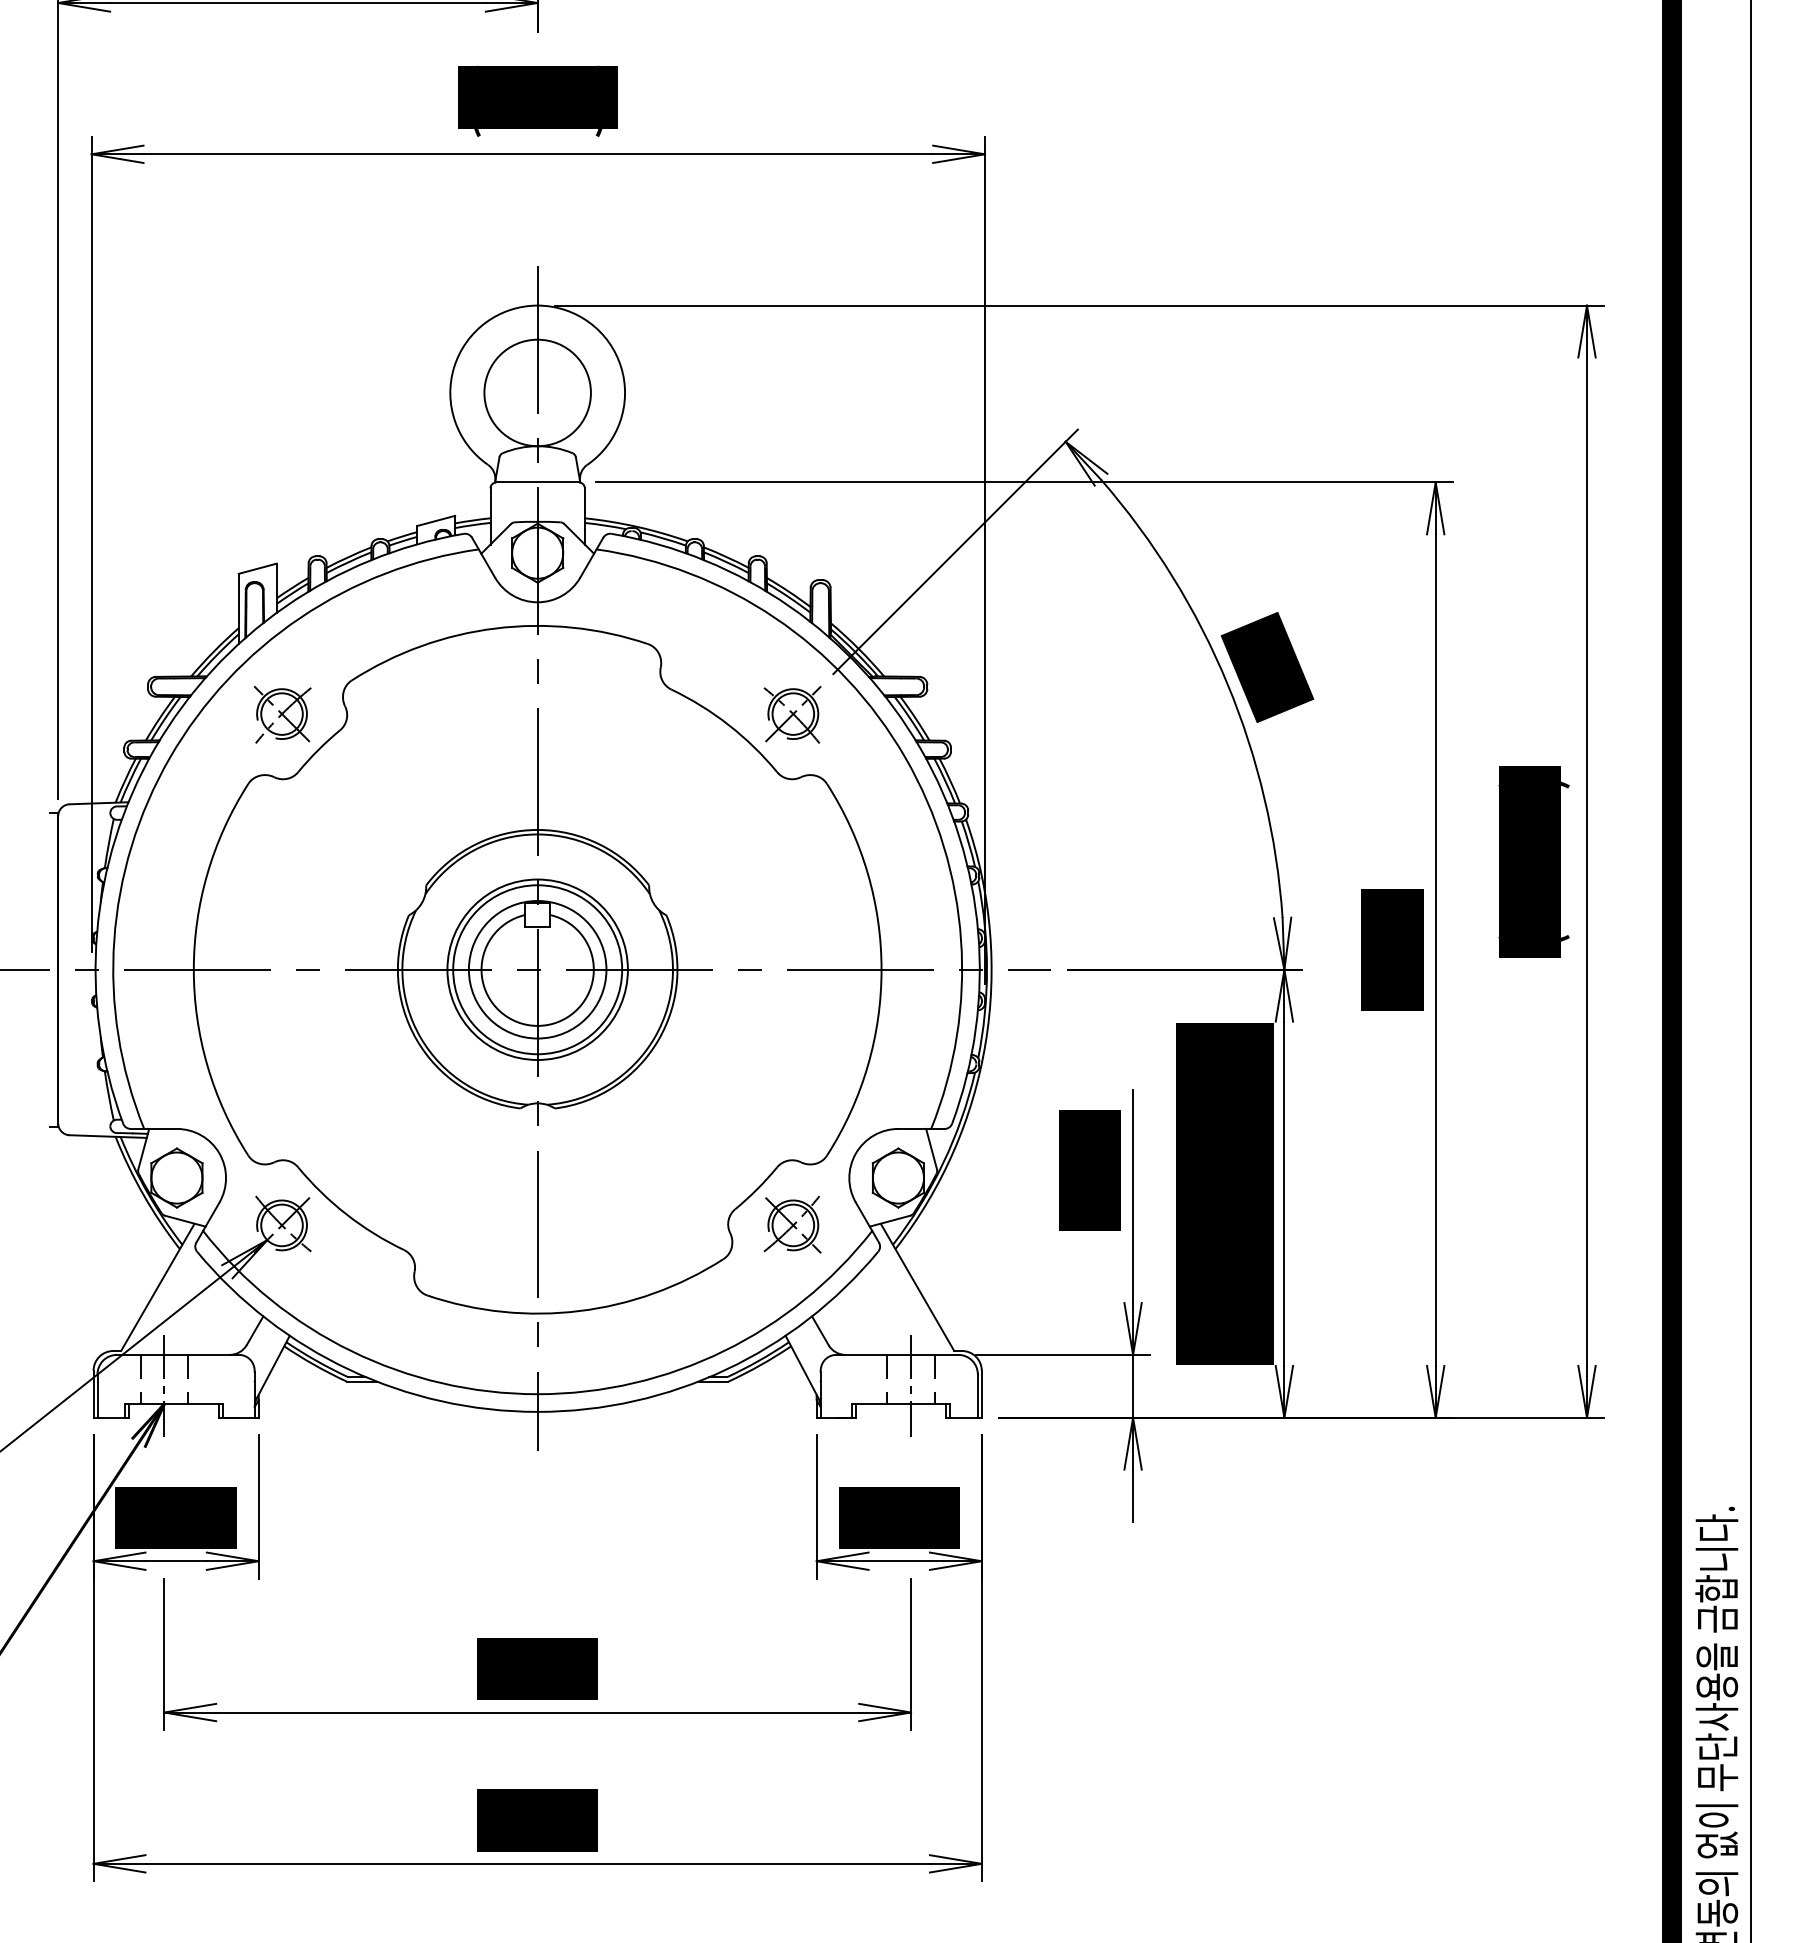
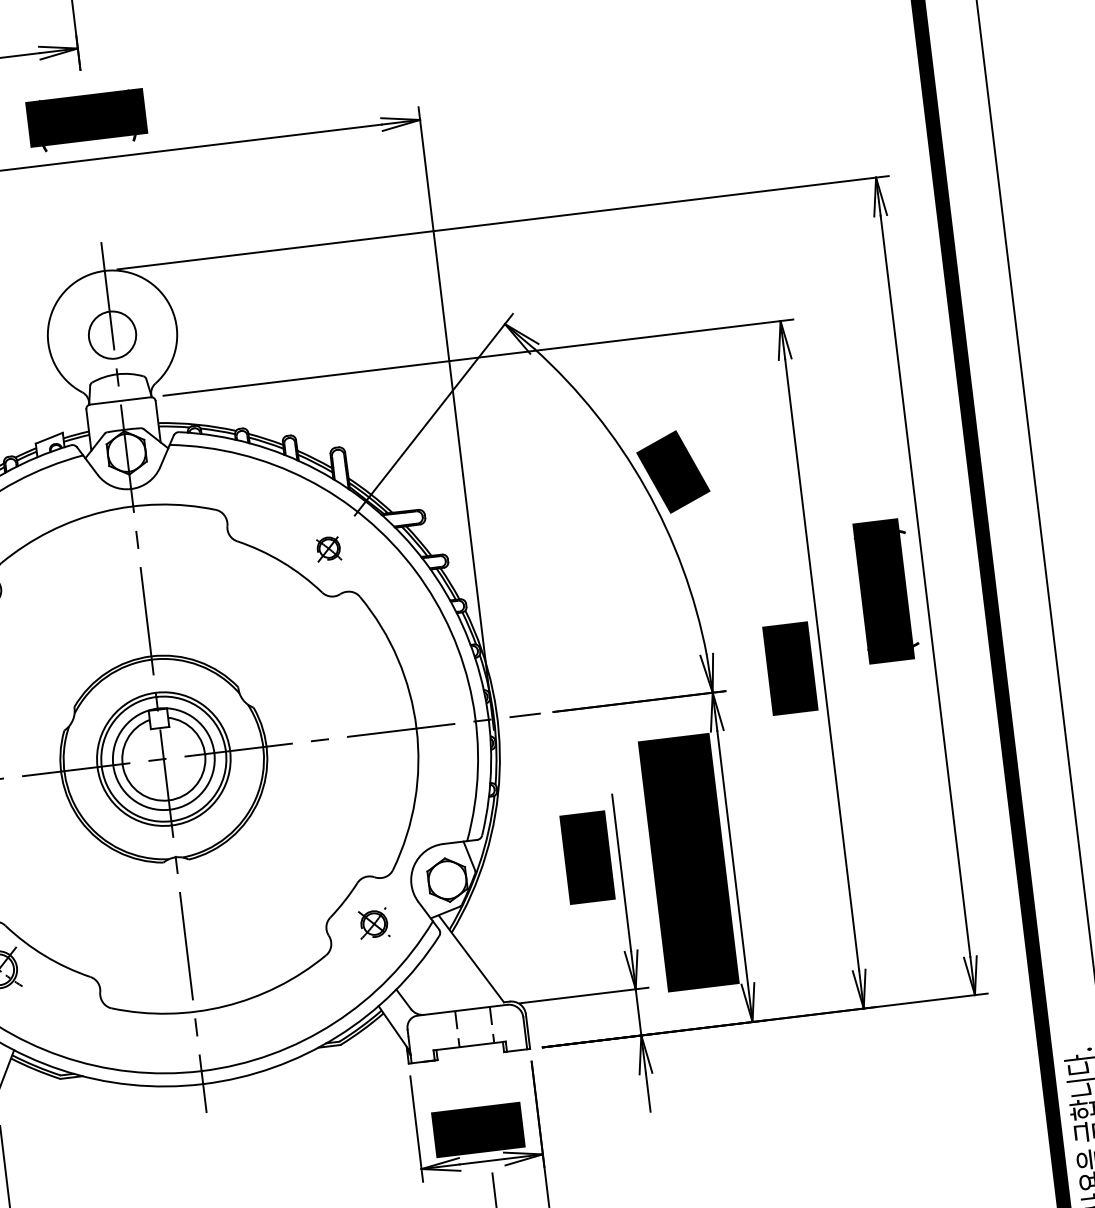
circle: (537, 392) -> (112, 334), size x0.6
part: (792, 714) -> (328, 548), size x0.6
part: (792, 1224) -> (373, 923), size x0.7
line: (911, 1385) -> (475, 1031), removed

